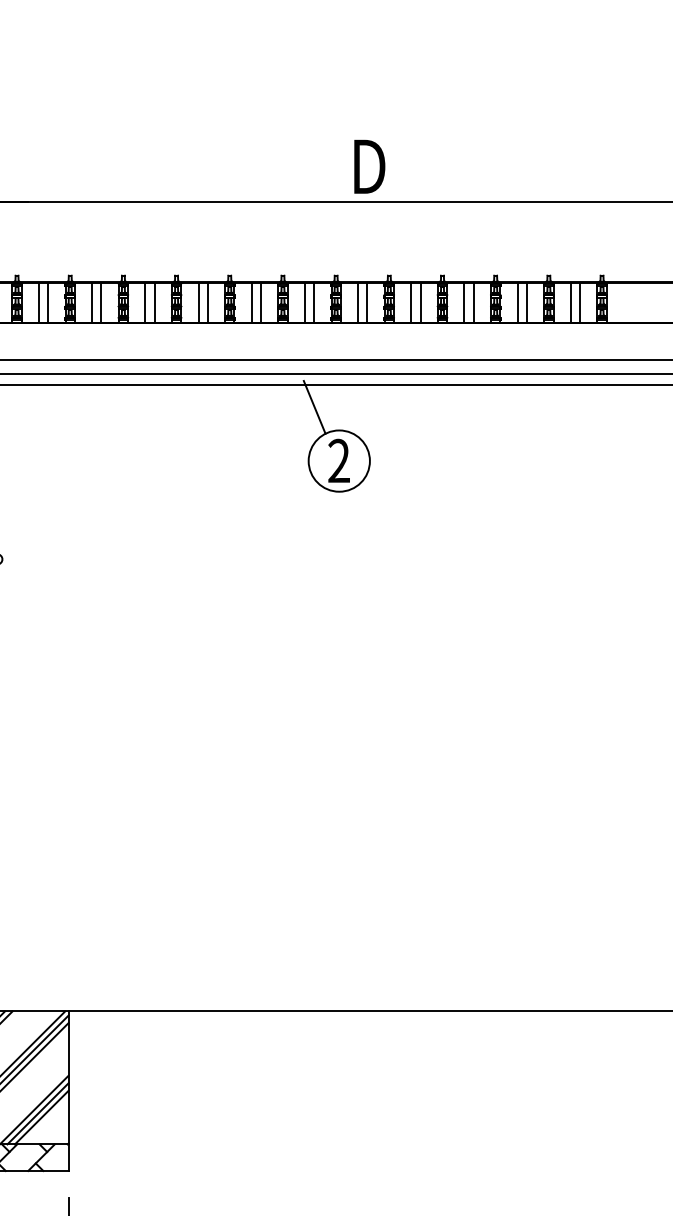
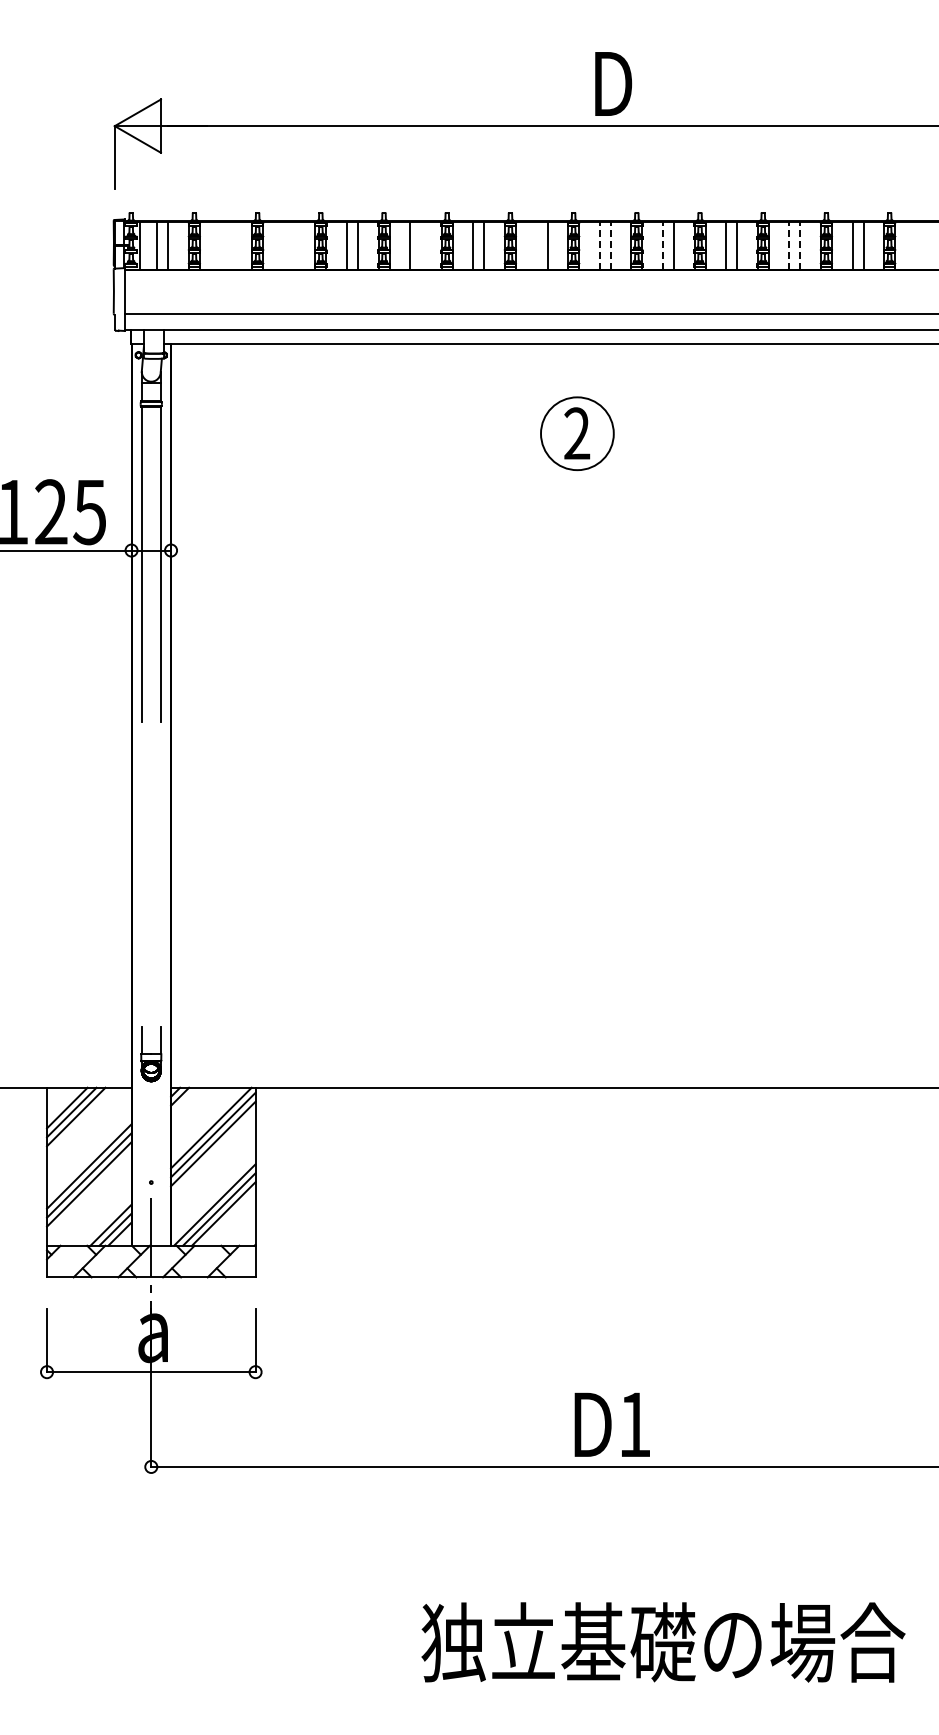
line: (38, 302) -> (220, 245), removed
line: (48, 302) -> (231, 245), removed
line: (91, 302) -> (283, 245), removed
line: (101, 302) -> (294, 245), removed
line: (208, 302) -> (421, 245), removed
line: (304, 302) -> (536, 245), removed
line: (357, 302) -> (599, 245), solid -> dashed
line: (367, 302) -> (610, 245), solid -> dashed
line: (410, 302) -> (662, 245), solid -> dashed
line: (517, 302) -> (789, 245), solid -> dashed
line: (527, 302) -> (800, 245), solid -> dashed
line: (314, 407) -> (548, 369), removed

